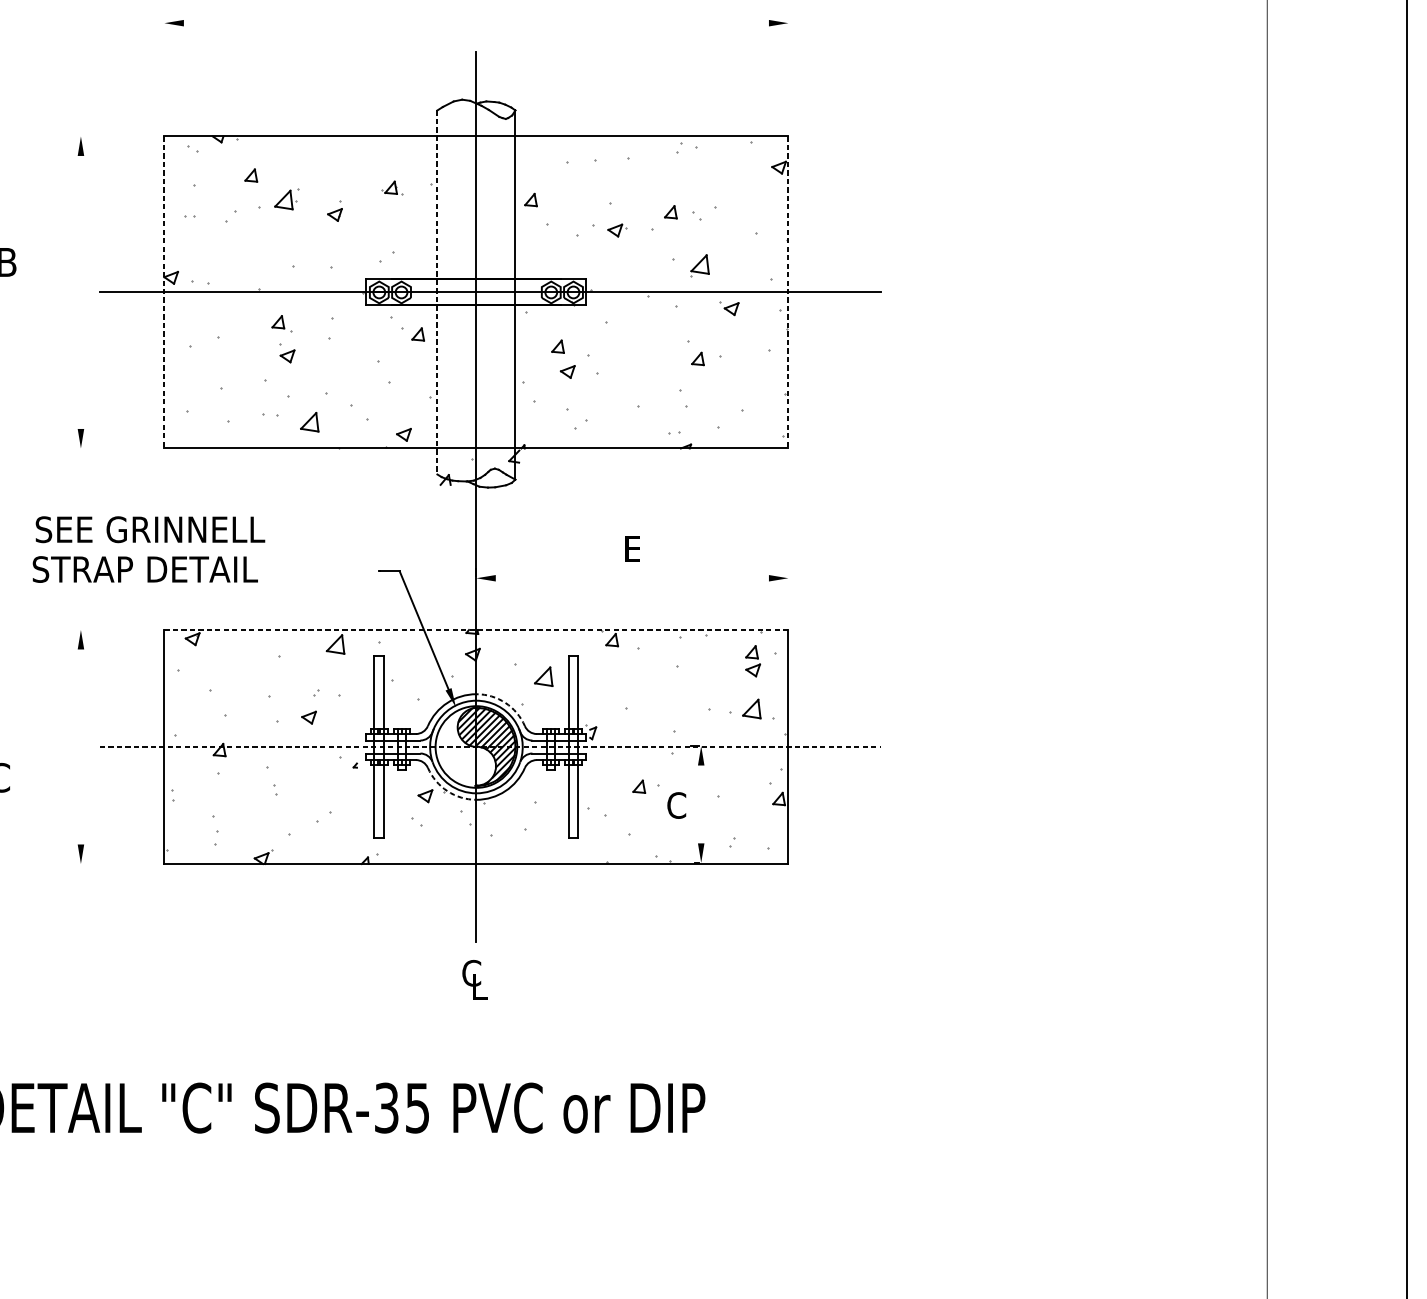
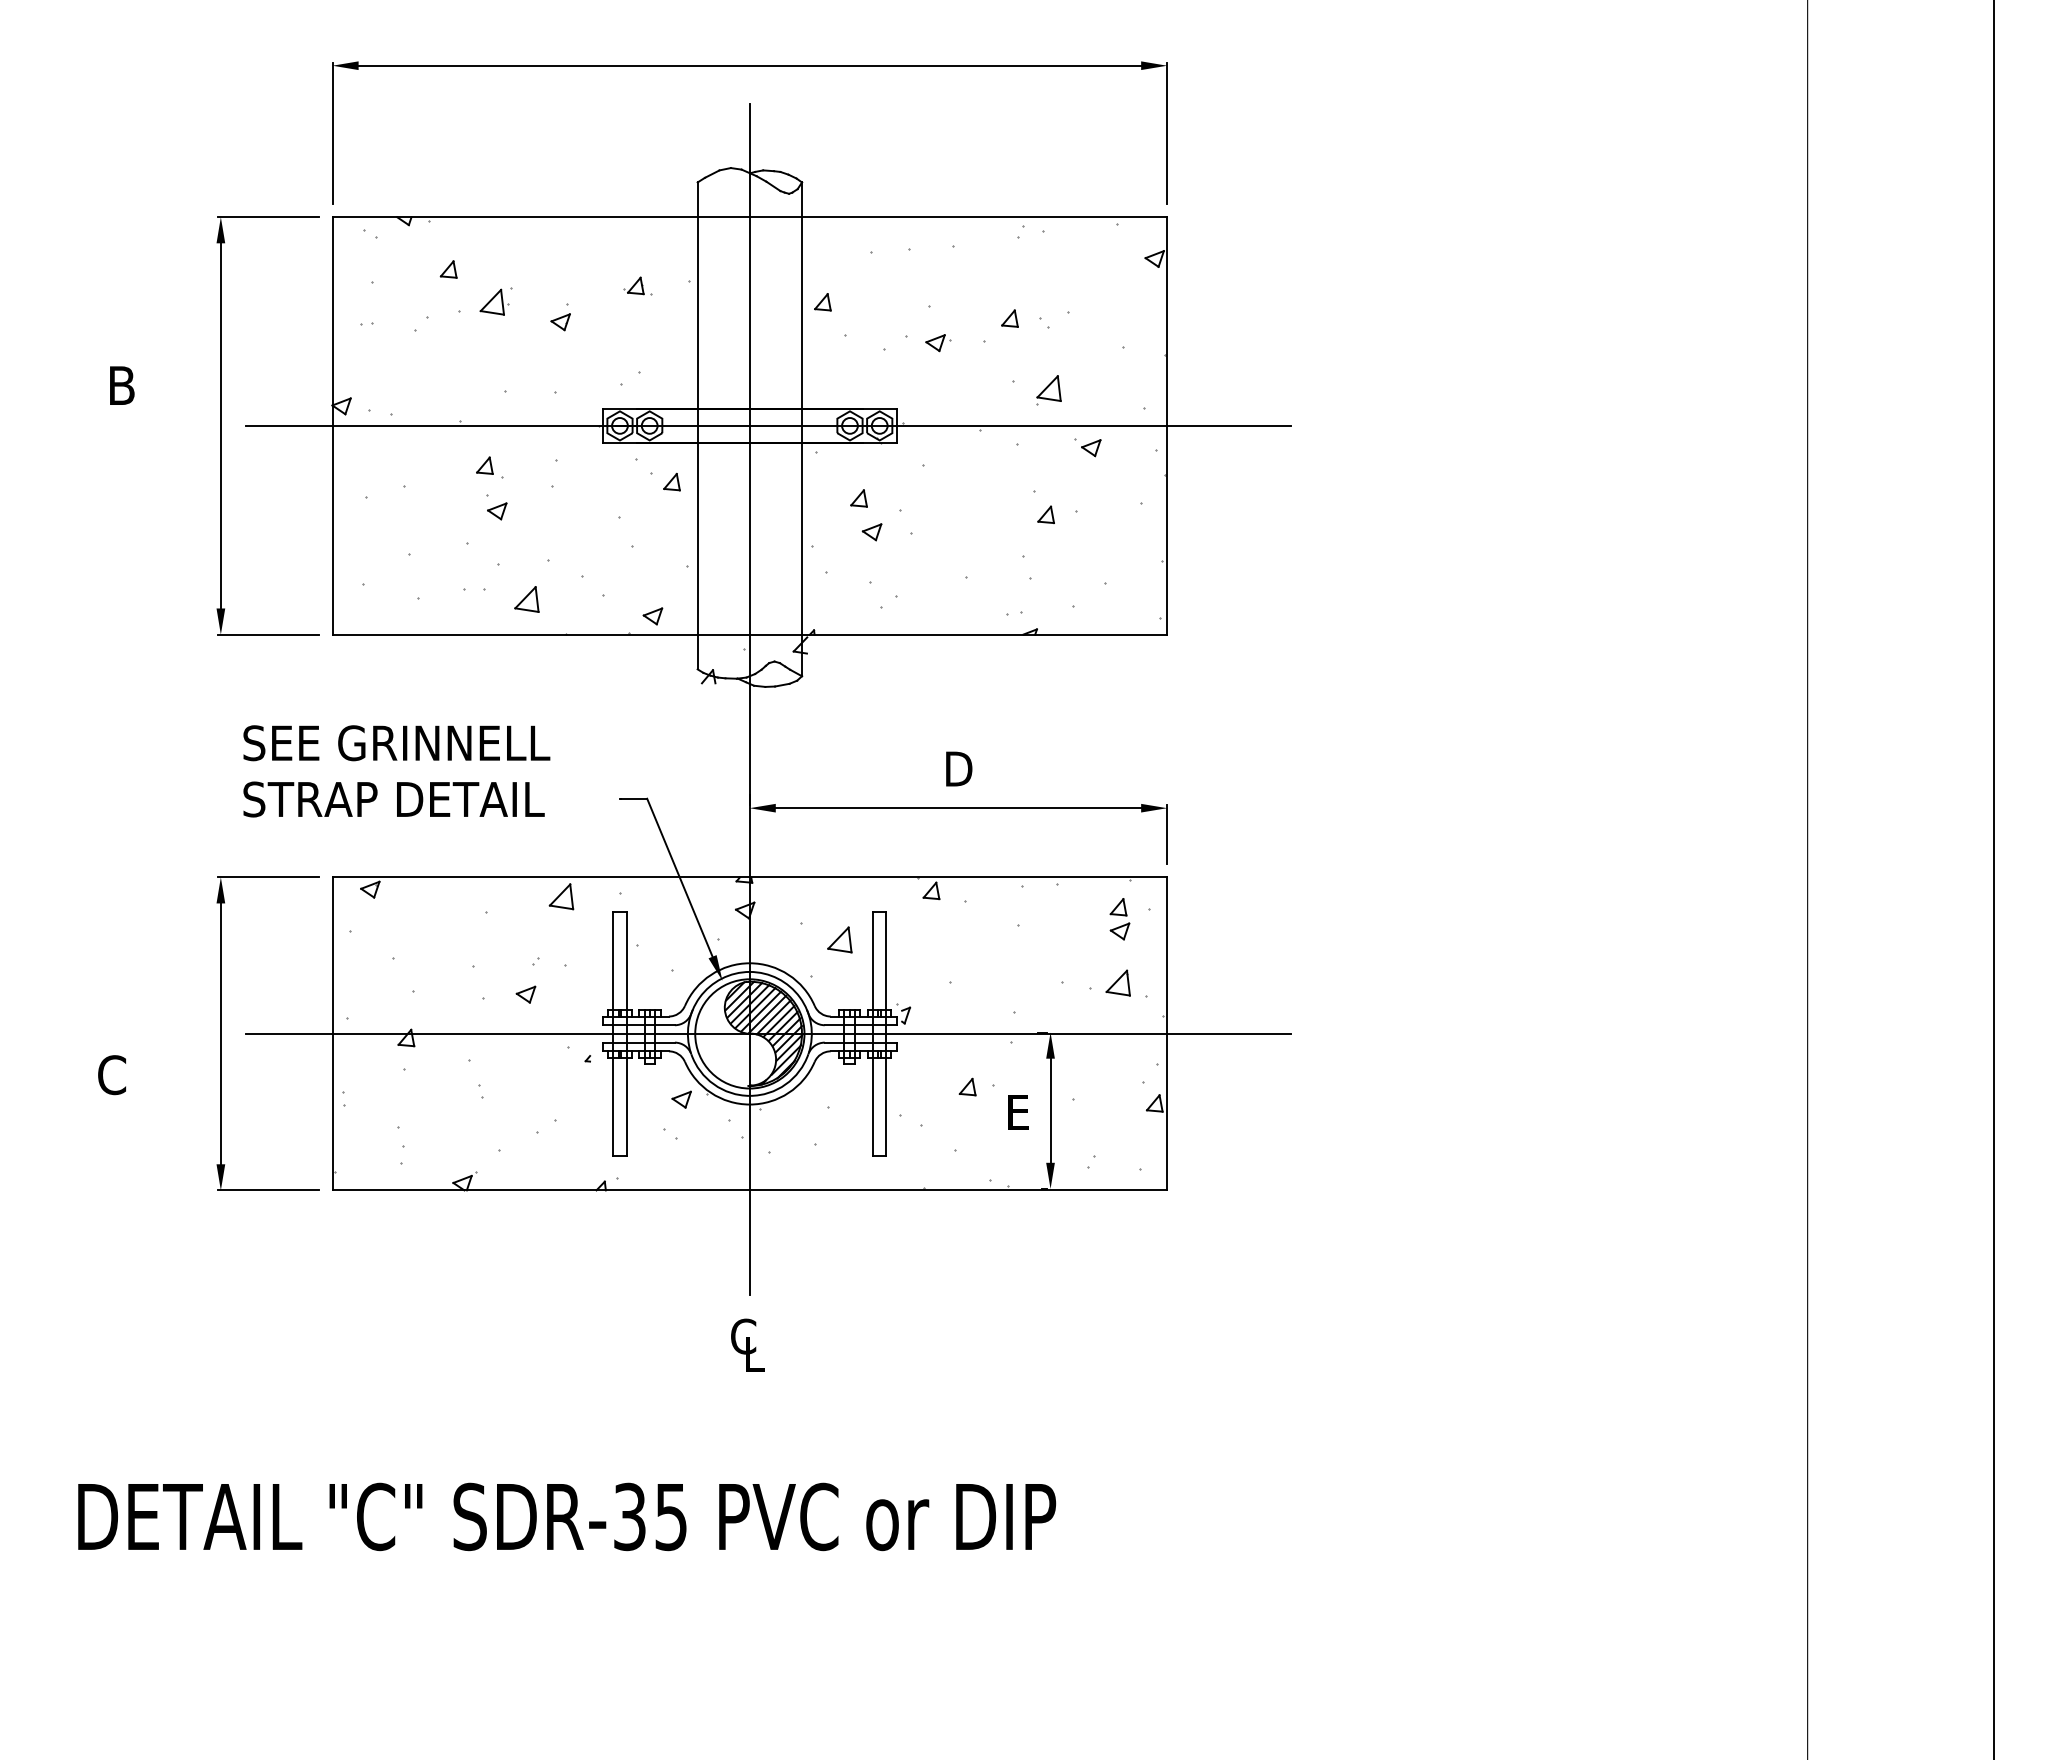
line: (476, 23) -> (749, 65), added
line: (164, 73) -> (332, 133), added
line: (788, 73) -> (1167, 133), added
line: (116, 136) -> (268, 217), added
line: (80, 292) -> (220, 425), added
line: (164, 292) -> (332, 425), dashed -> solid
line: (437, 292) -> (697, 426), dashed -> solid
line: (788, 292) -> (1167, 425), dashed -> solid
line: (116, 448) -> (268, 634), added
text: (150, 529) -> (396, 743), moved
text: (633, 548) -> (959, 768), E -> D
text: (144, 569) -> (393, 799), moved
line: (632, 578) -> (958, 808), added
line: (788, 597) -> (1167, 834), added
line: (116, 630) -> (268, 877), added
line: (476, 630) -> (750, 877), dashed -> solid
arc: (505, 702) -> (788, 974), dashed -> solid
line: (80, 746) -> (220, 1033), added
line: (491, 746) -> (769, 1033), dashed -> solid
arc: (447, 790) -> (711, 1092), dashed -> solid
line: (701, 804) -> (1050, 1110), added
text: (676, 805) -> (1017, 1112), C -> E
line: (116, 864) -> (268, 1190), added

